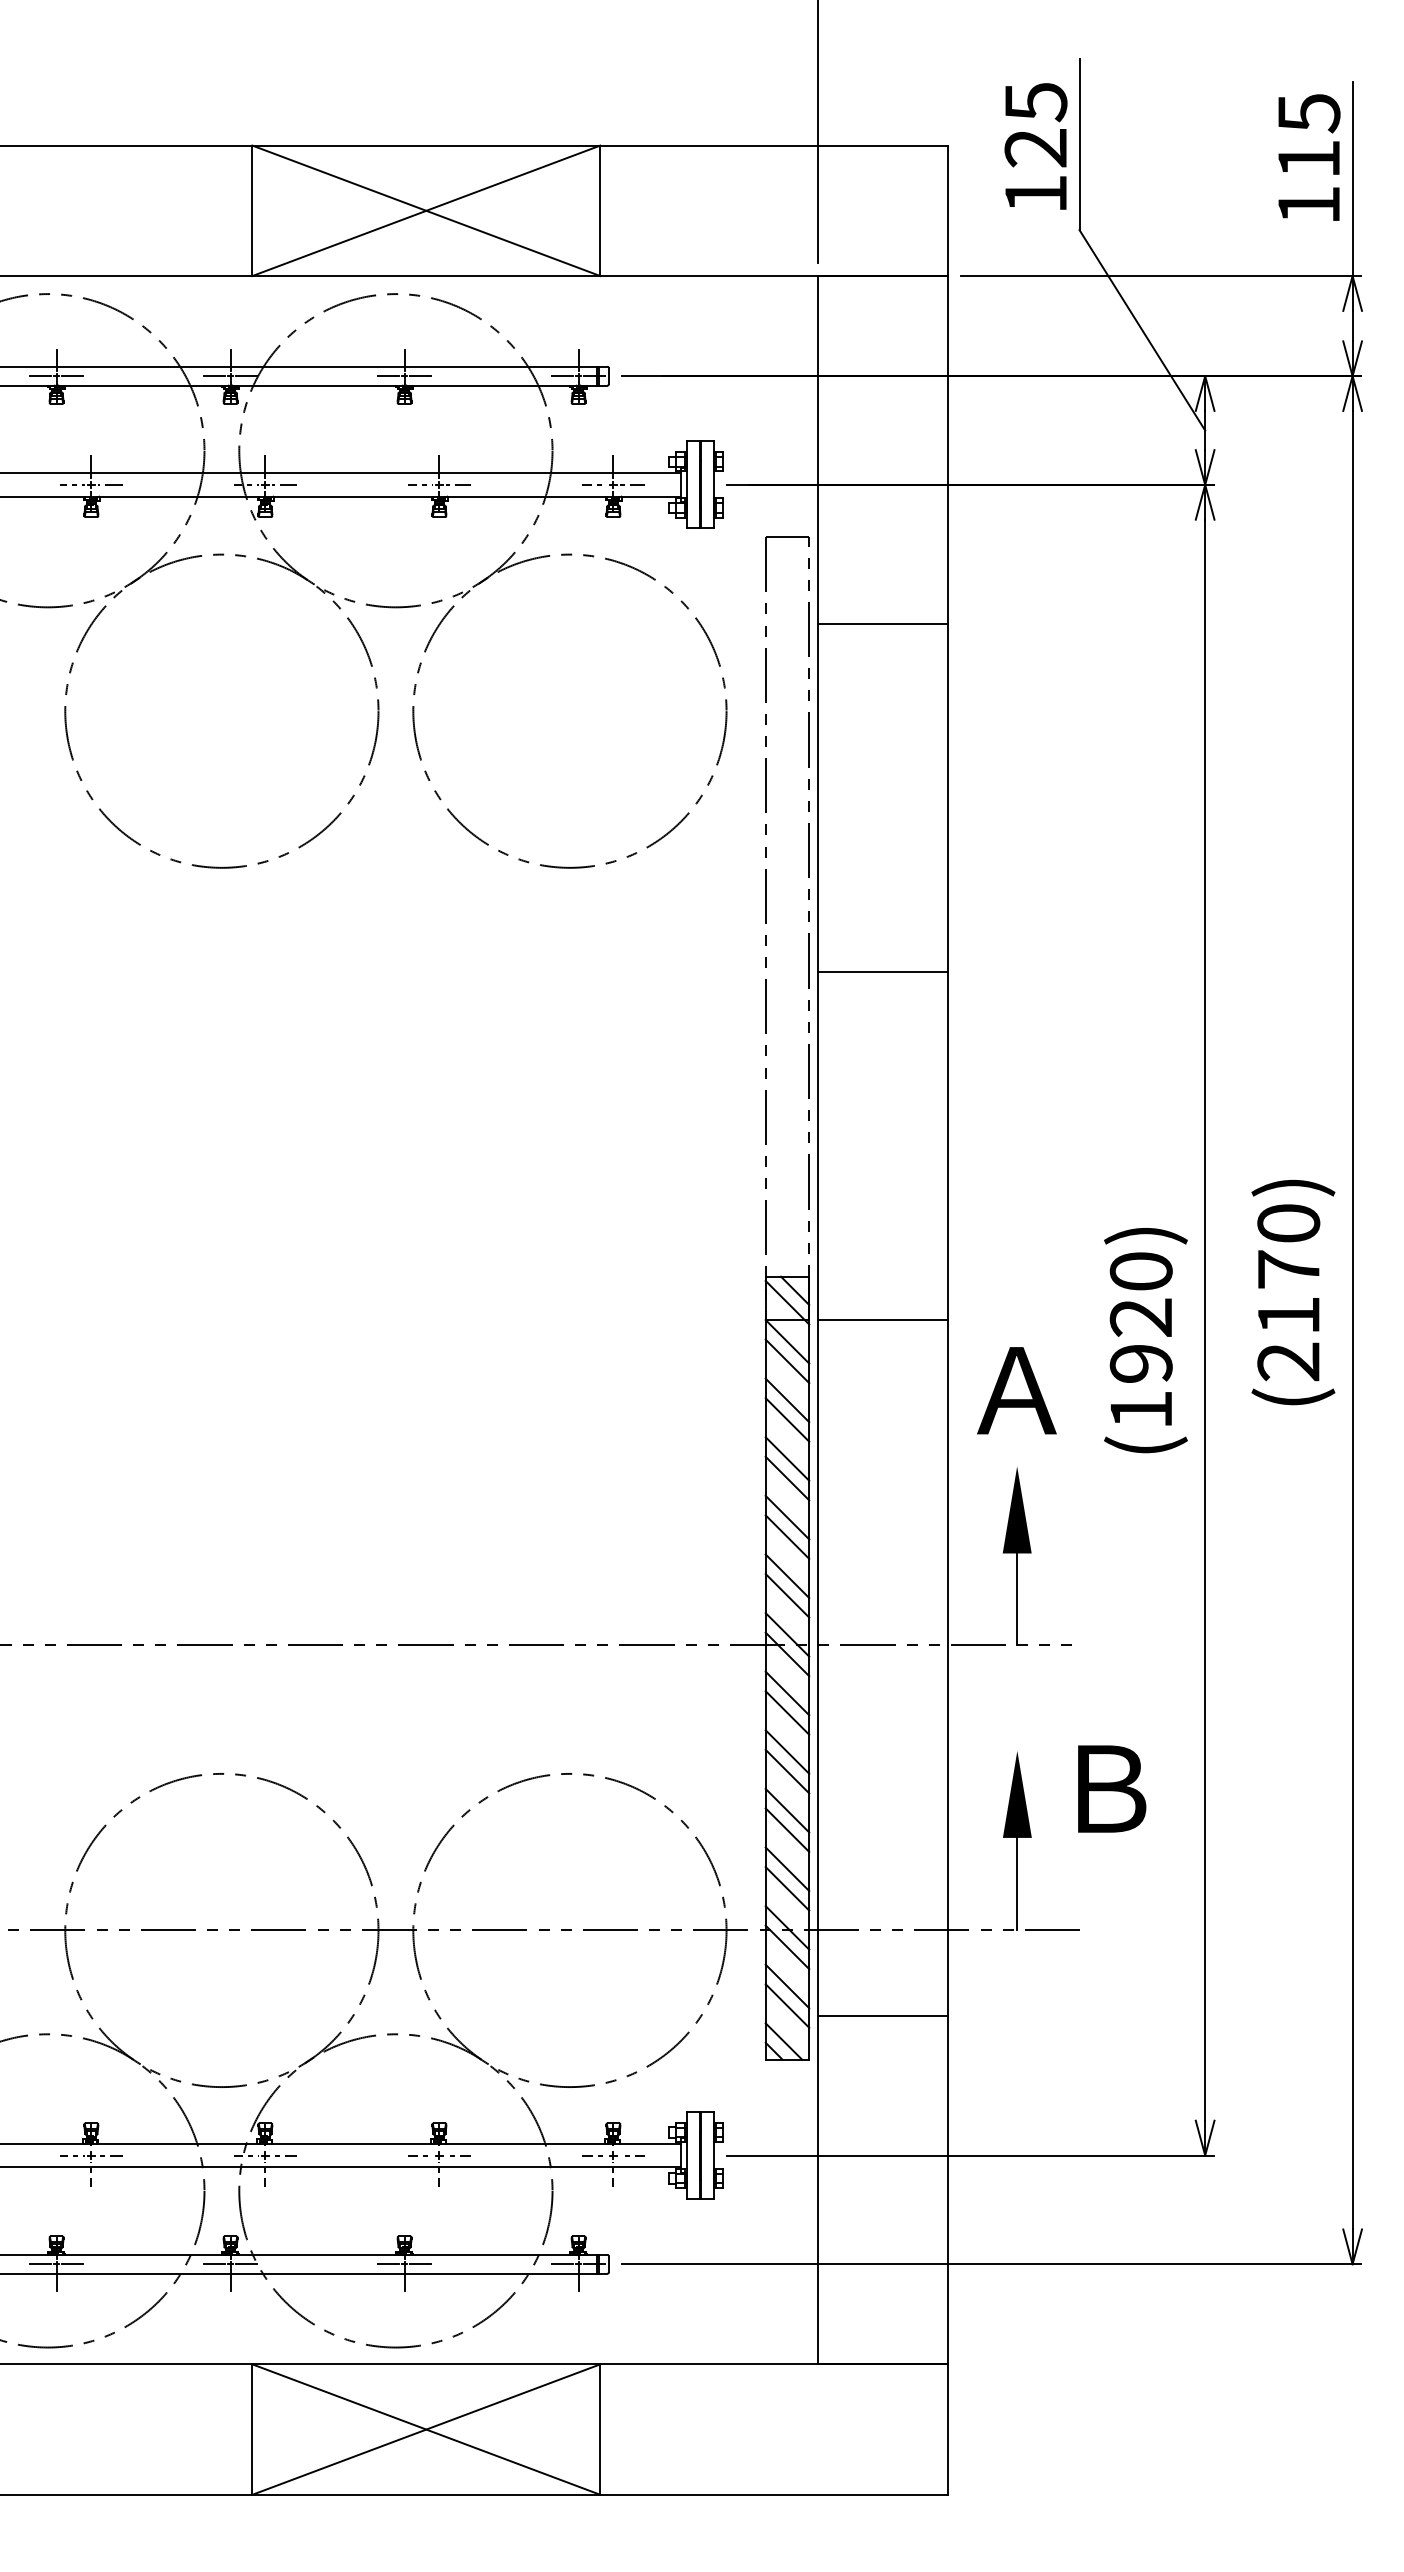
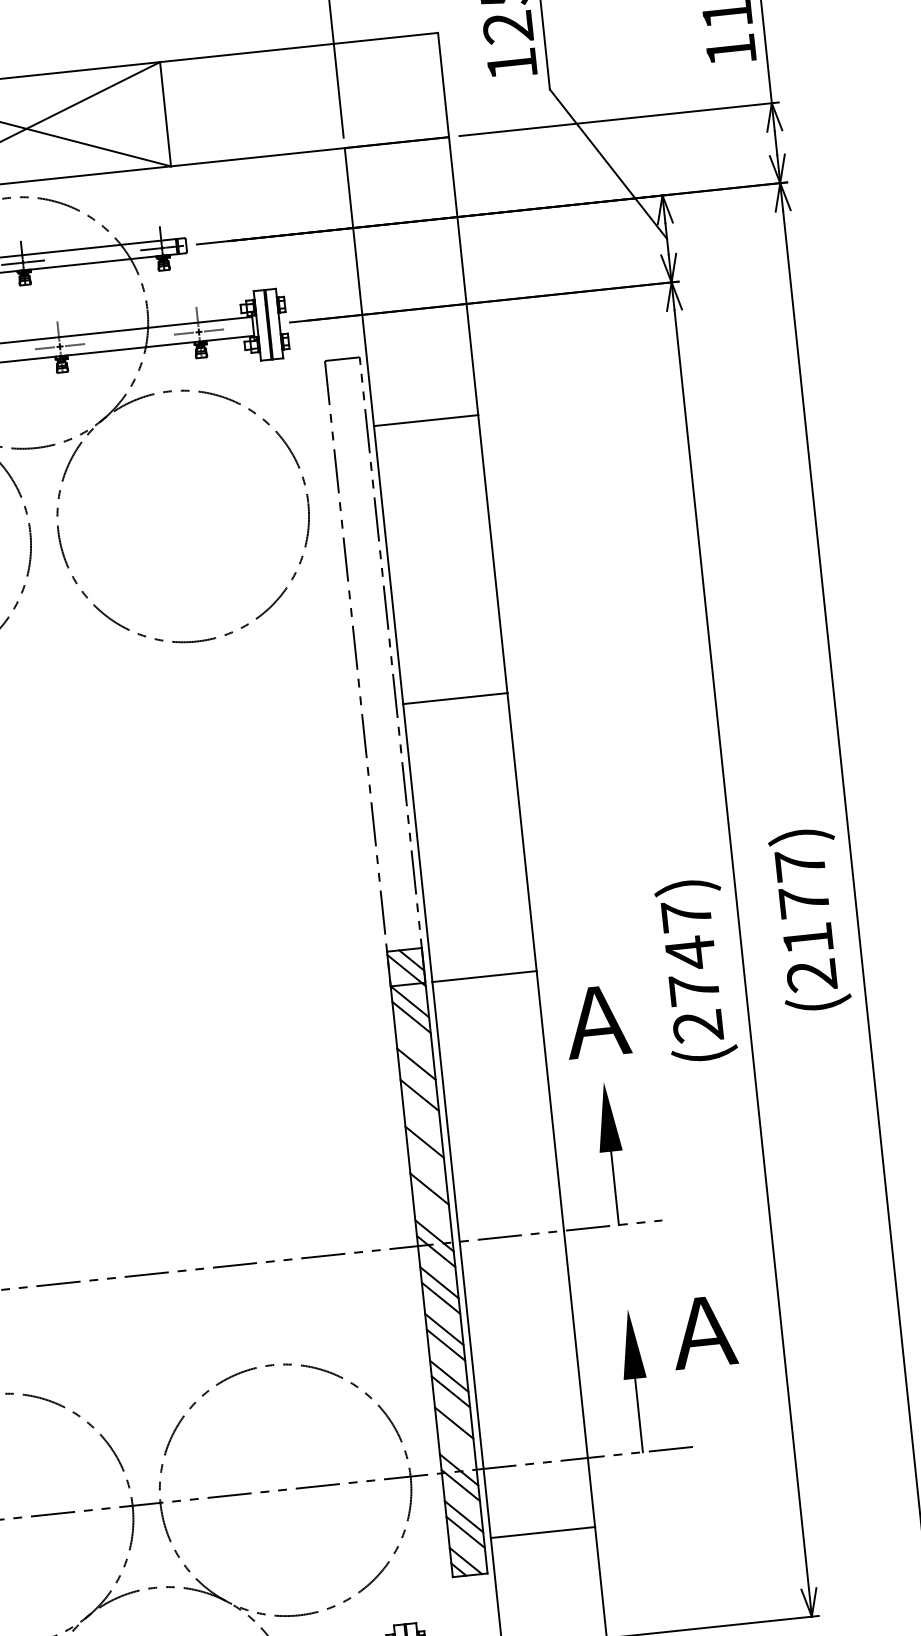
text: (1288, 1223) -> (800, 865), (2170) -> (2177)
text: (1140, 1340) -> (691, 971), (1920) -> (2747)
line: (787, 1400) -> (414, 1048), removed
line: (787, 1478) -> (421, 1111), removed
line: (787, 1536) -> (426, 1157), removed
line: (787, 1595) -> (431, 1204), removed
text: (1108, 1788) -> (703, 1331), Ｂ -> Ａ
line: (787, 1888) -> (455, 1438), removed

